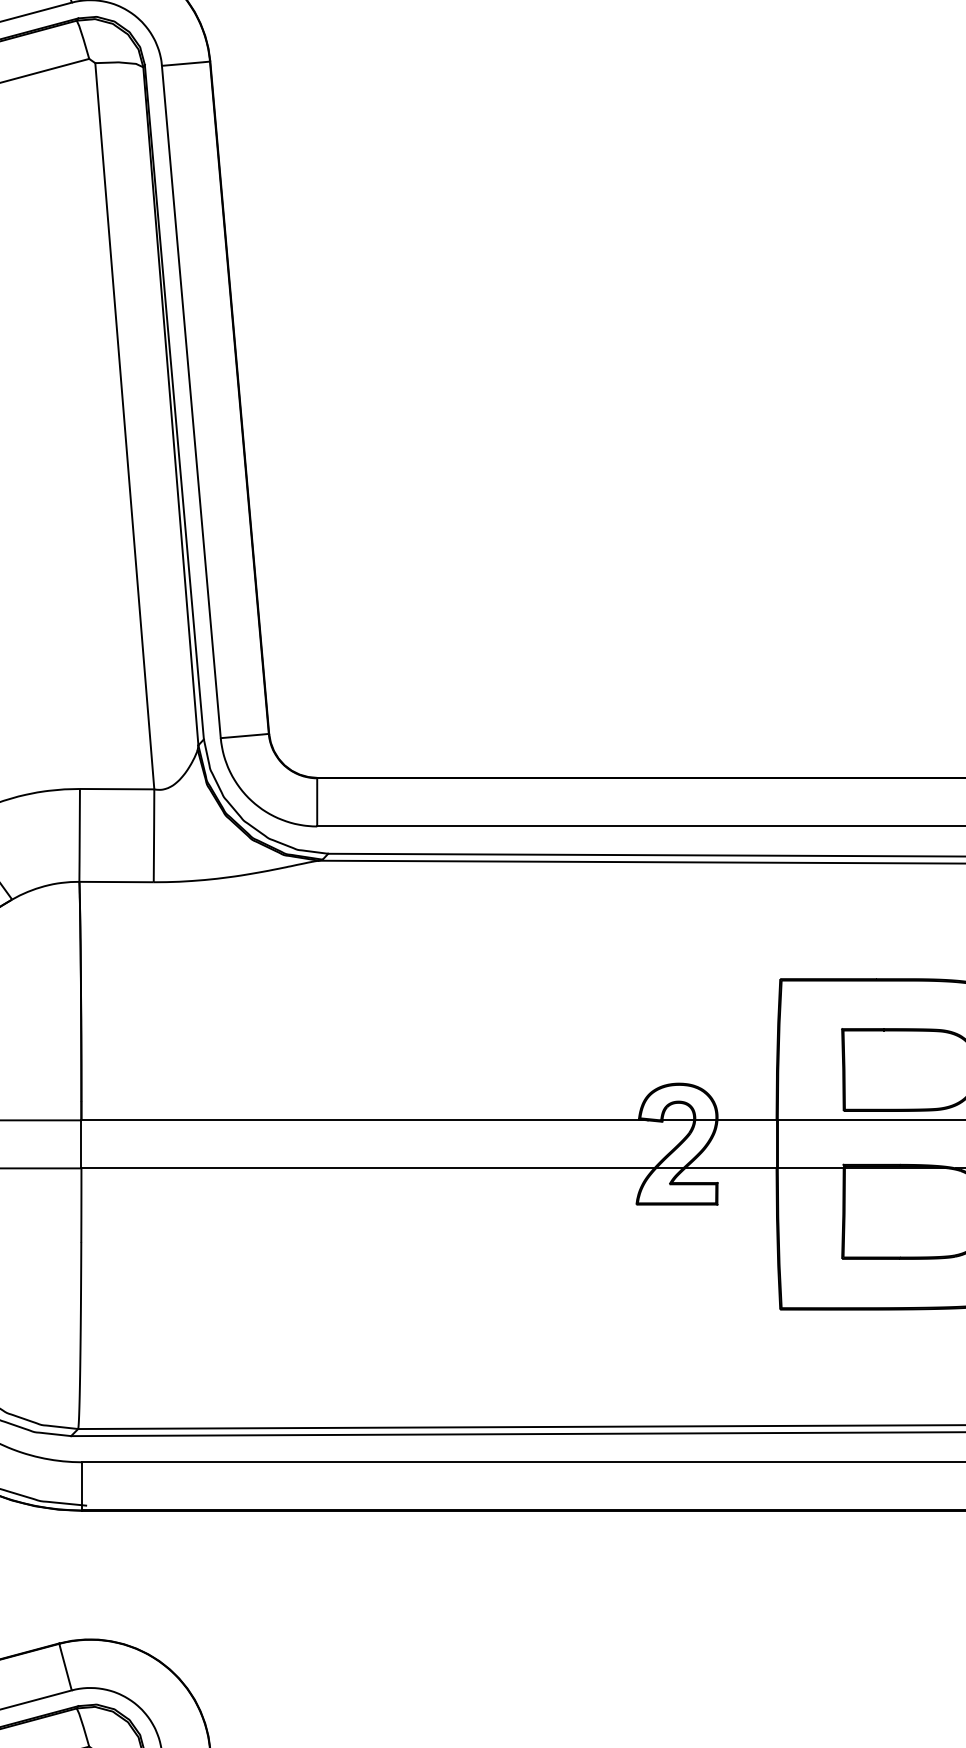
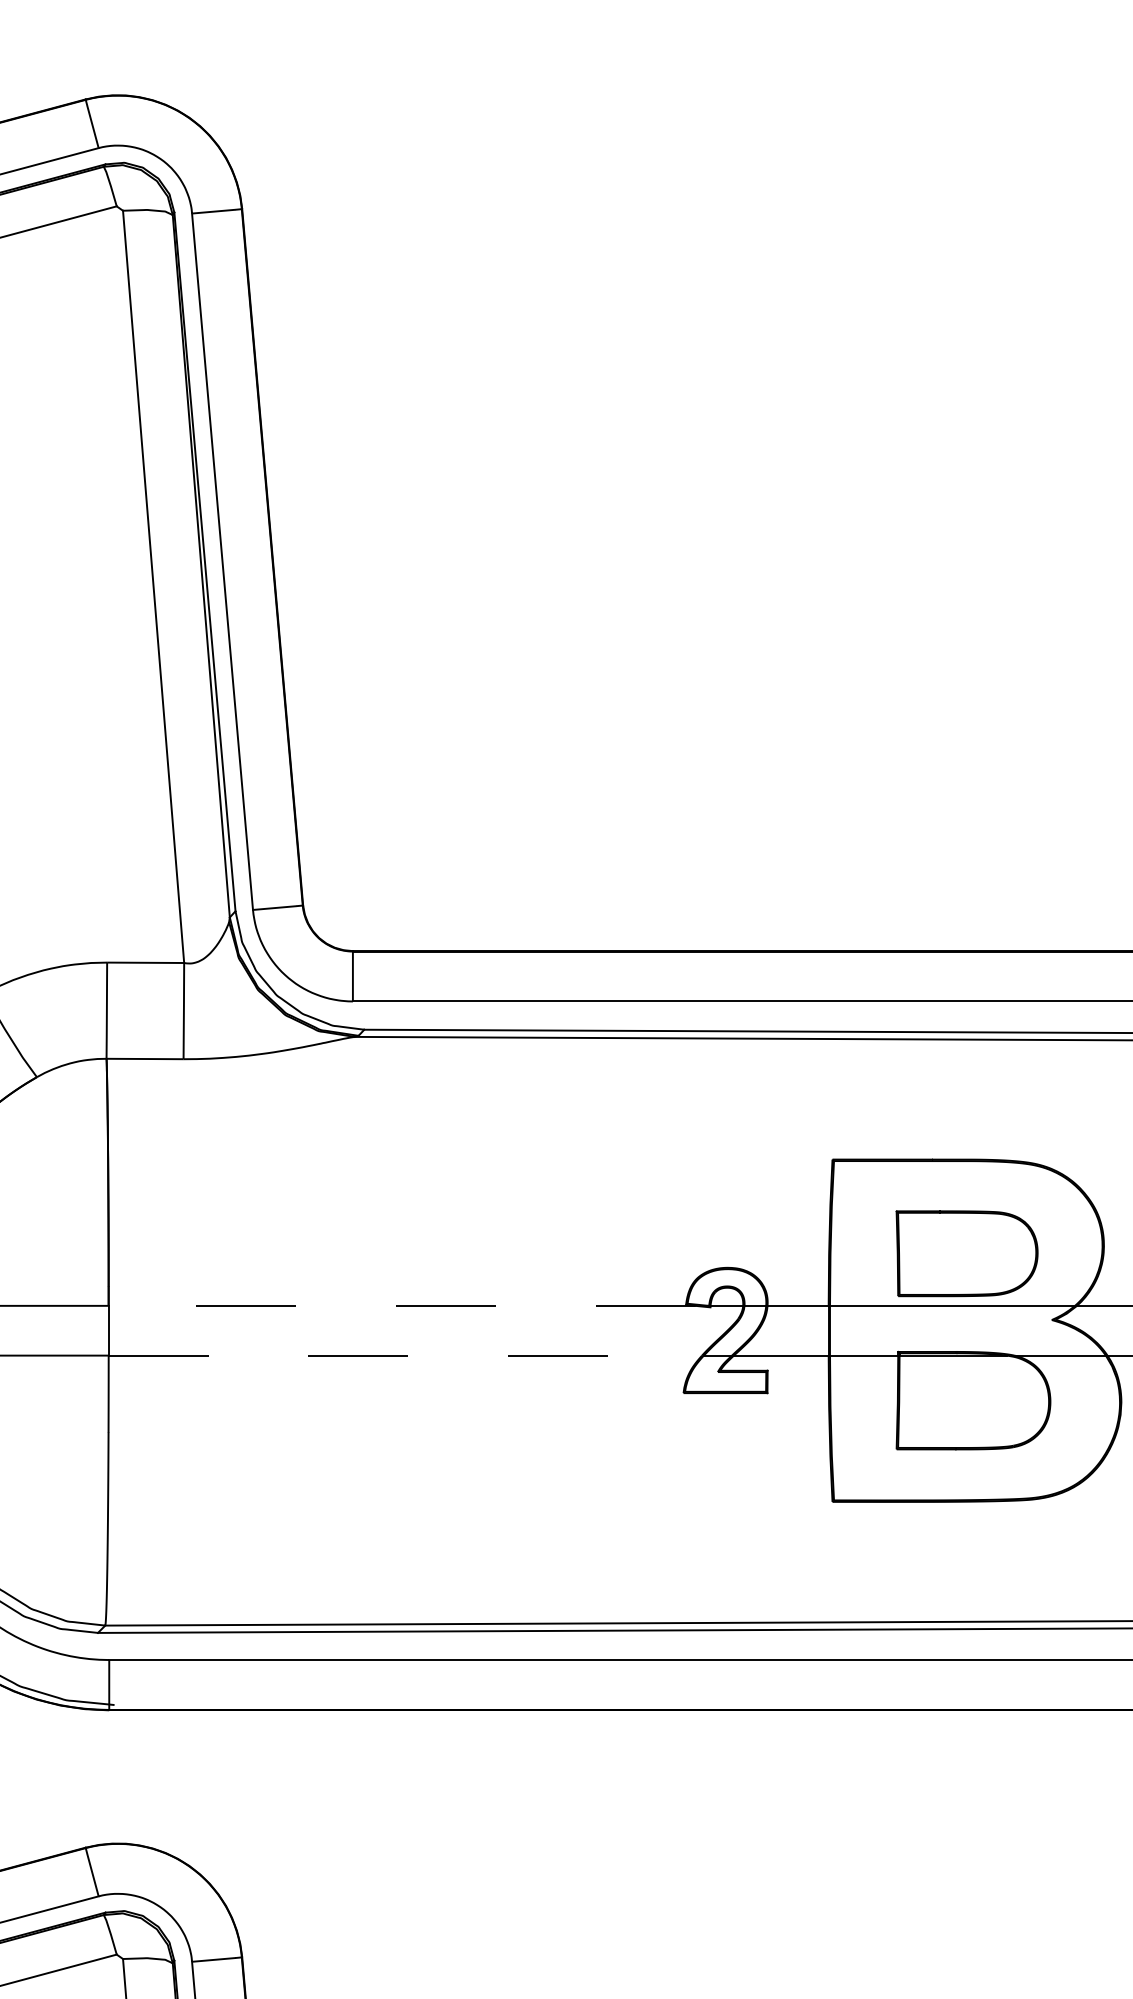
line: (364, 1120) -> (401, 1305), solid -> dashed
line: (367, 1168) -> (405, 1355), solid -> dashed

